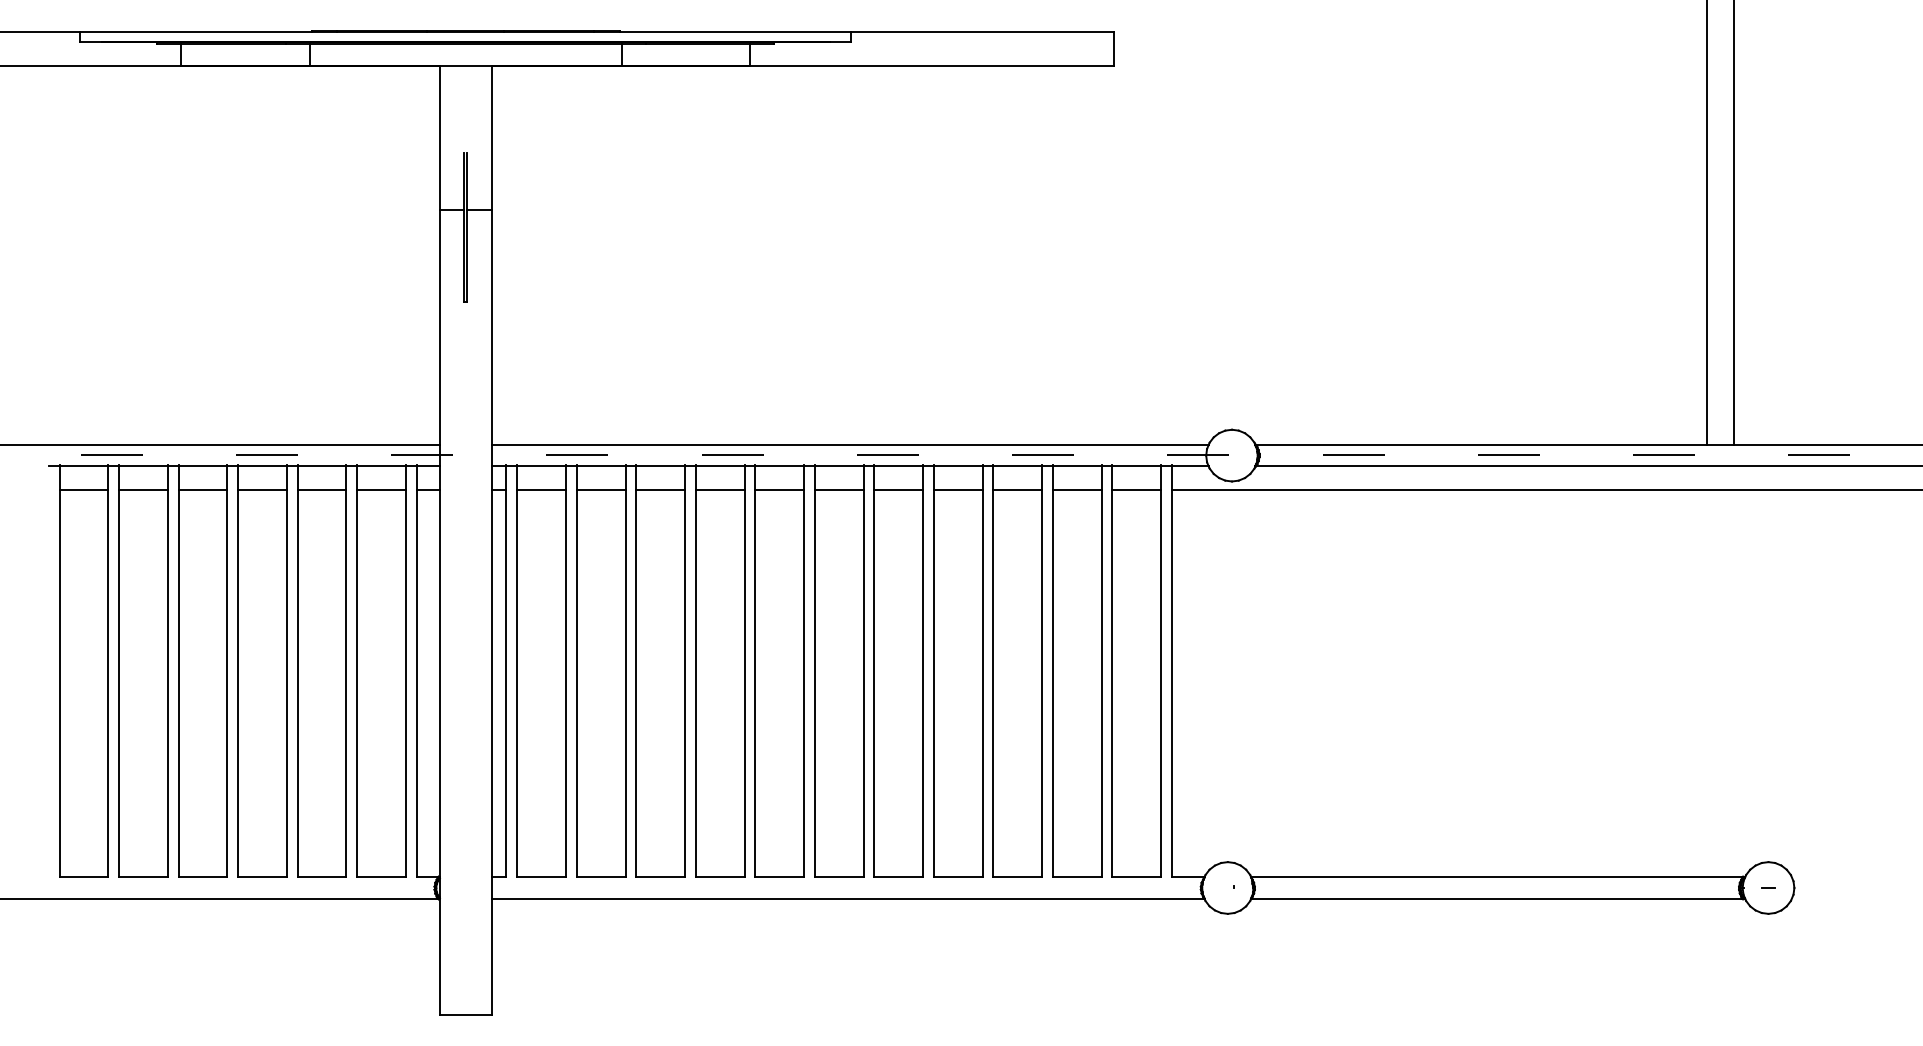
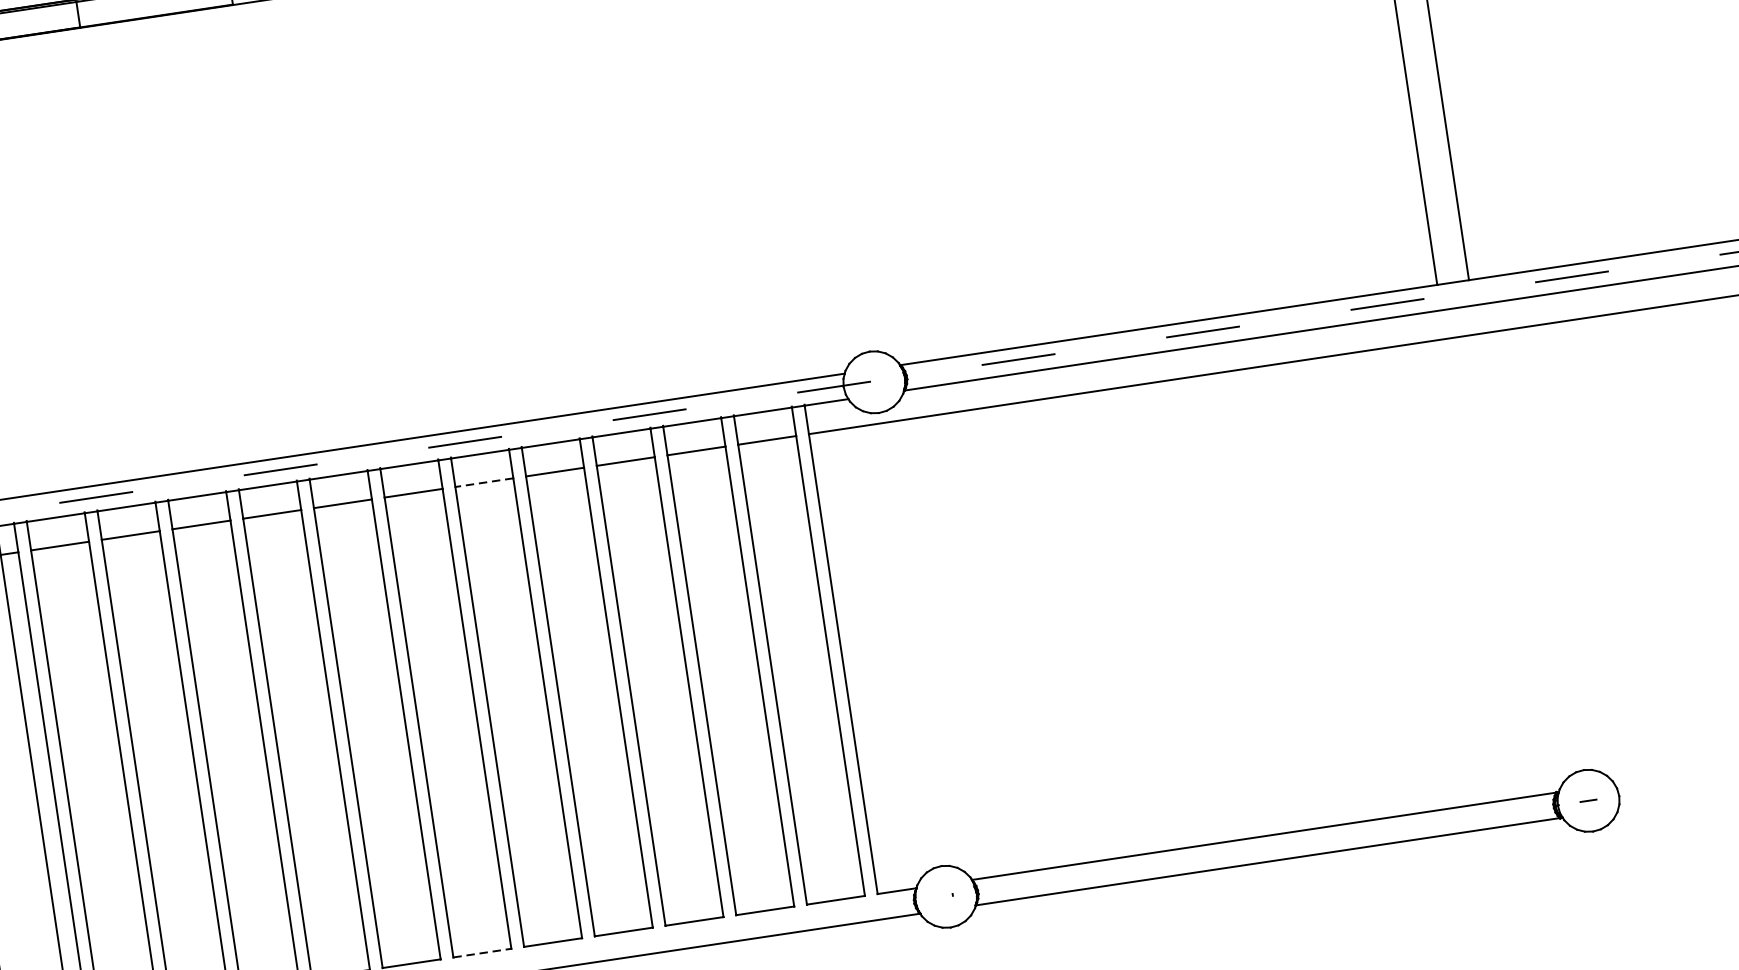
line: (898, 490) -> (484, 482), solid -> dashed
line: (839, 877) -> (482, 953), solid -> dashed

